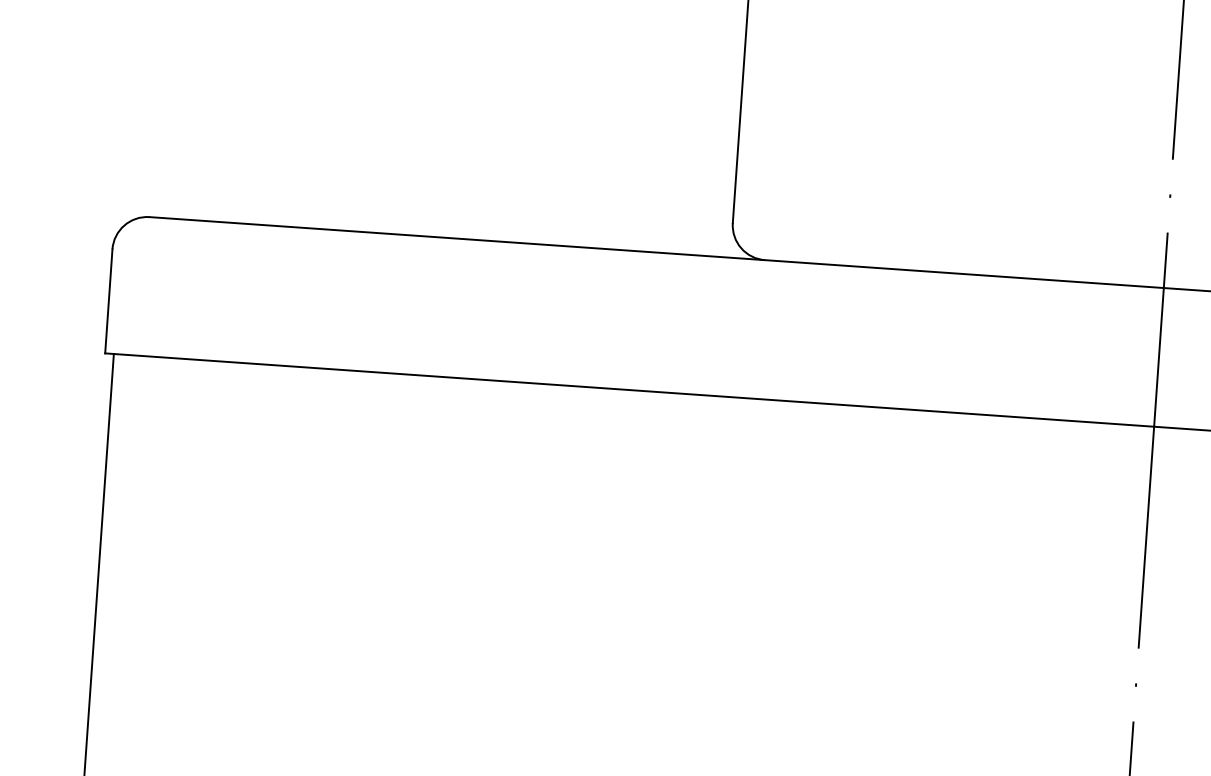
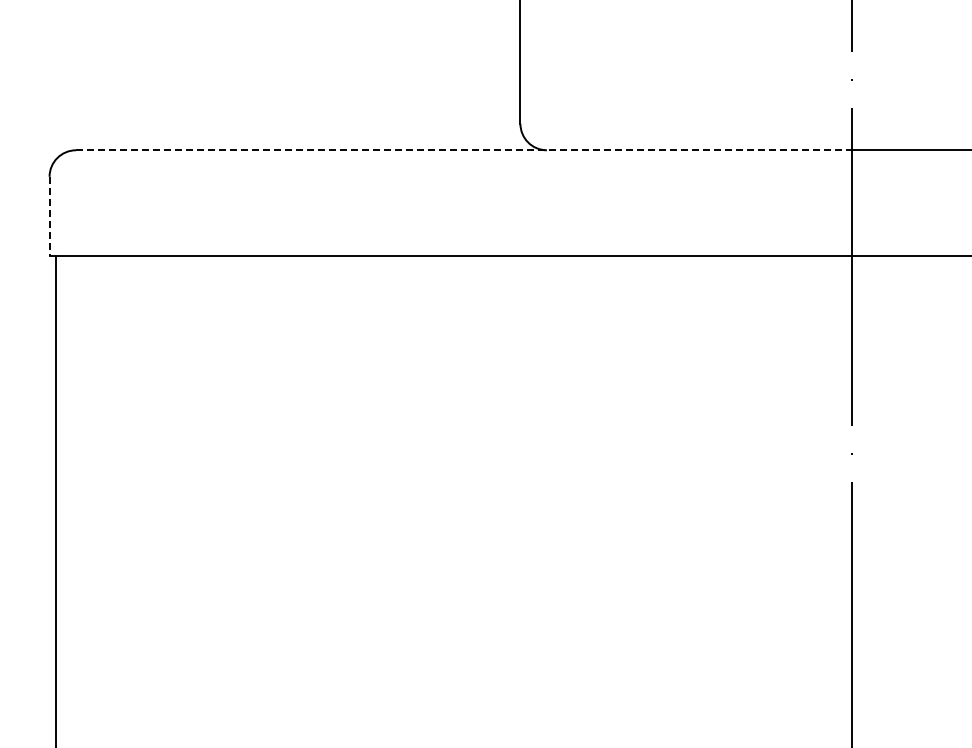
line: (657, 252) -> (464, 150), solid -> dashed
line: (108, 301) -> (49, 216), solid -> dashed

